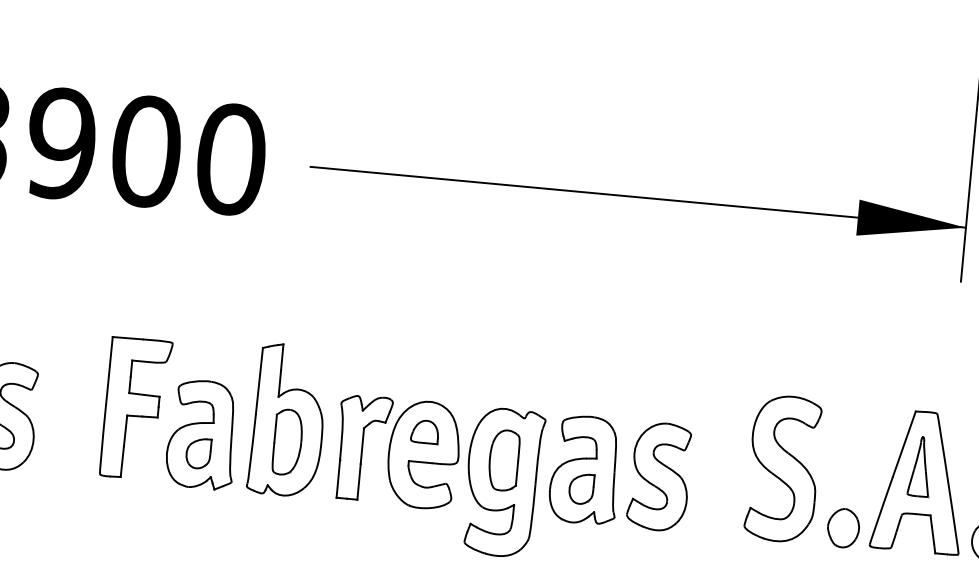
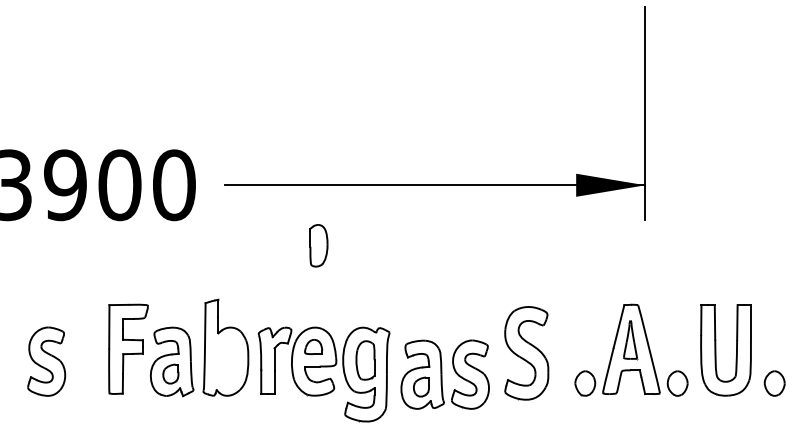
part: (287, 441) -> (318, 245), moved
part: (783, 469) -> (526, 353), moved
part: (619, 472) -> (444, 374), moved

